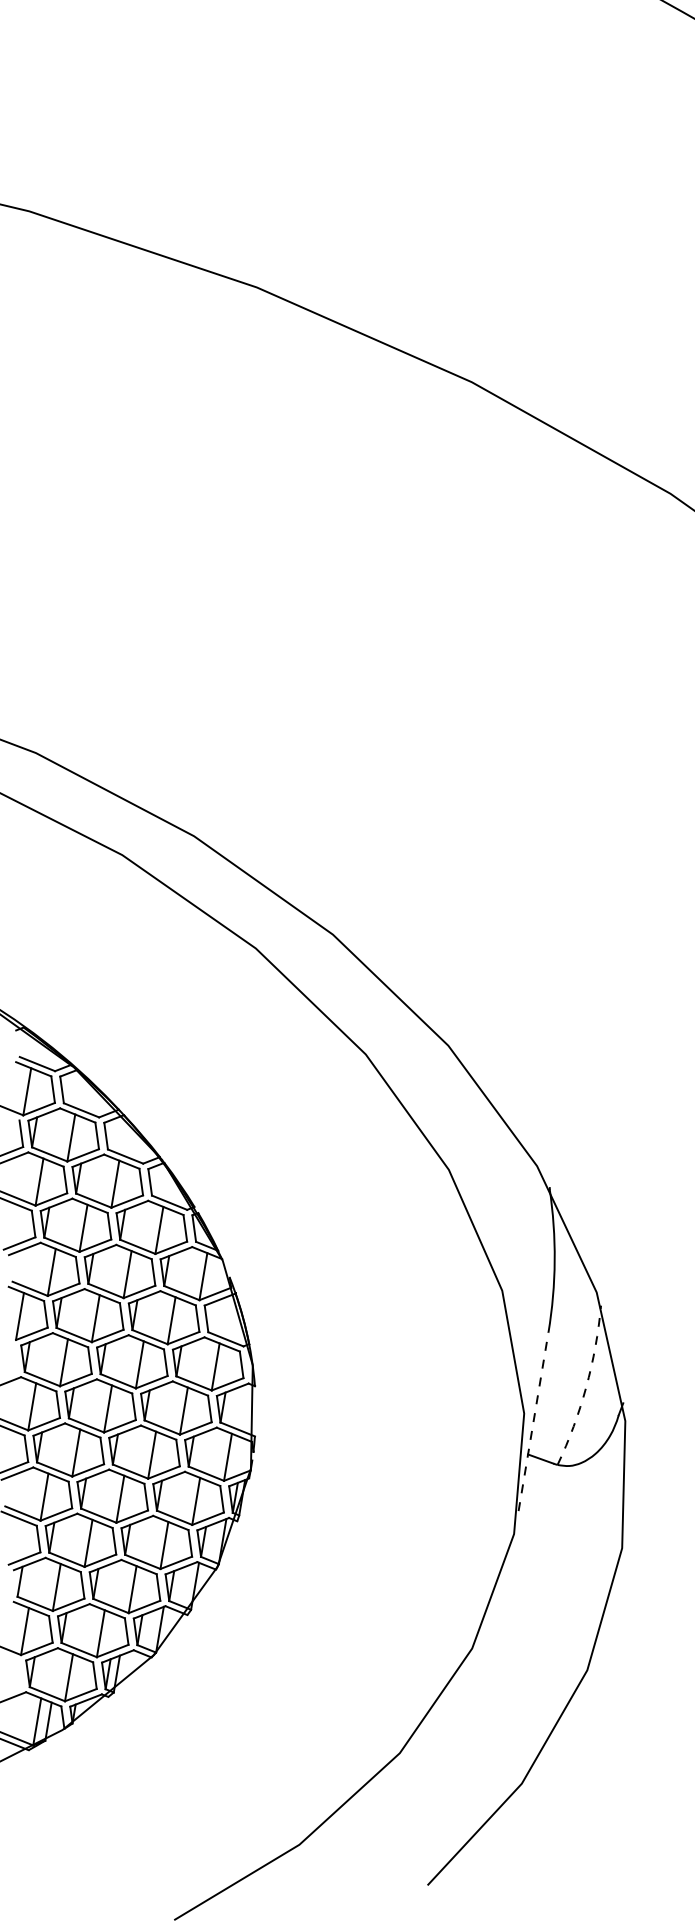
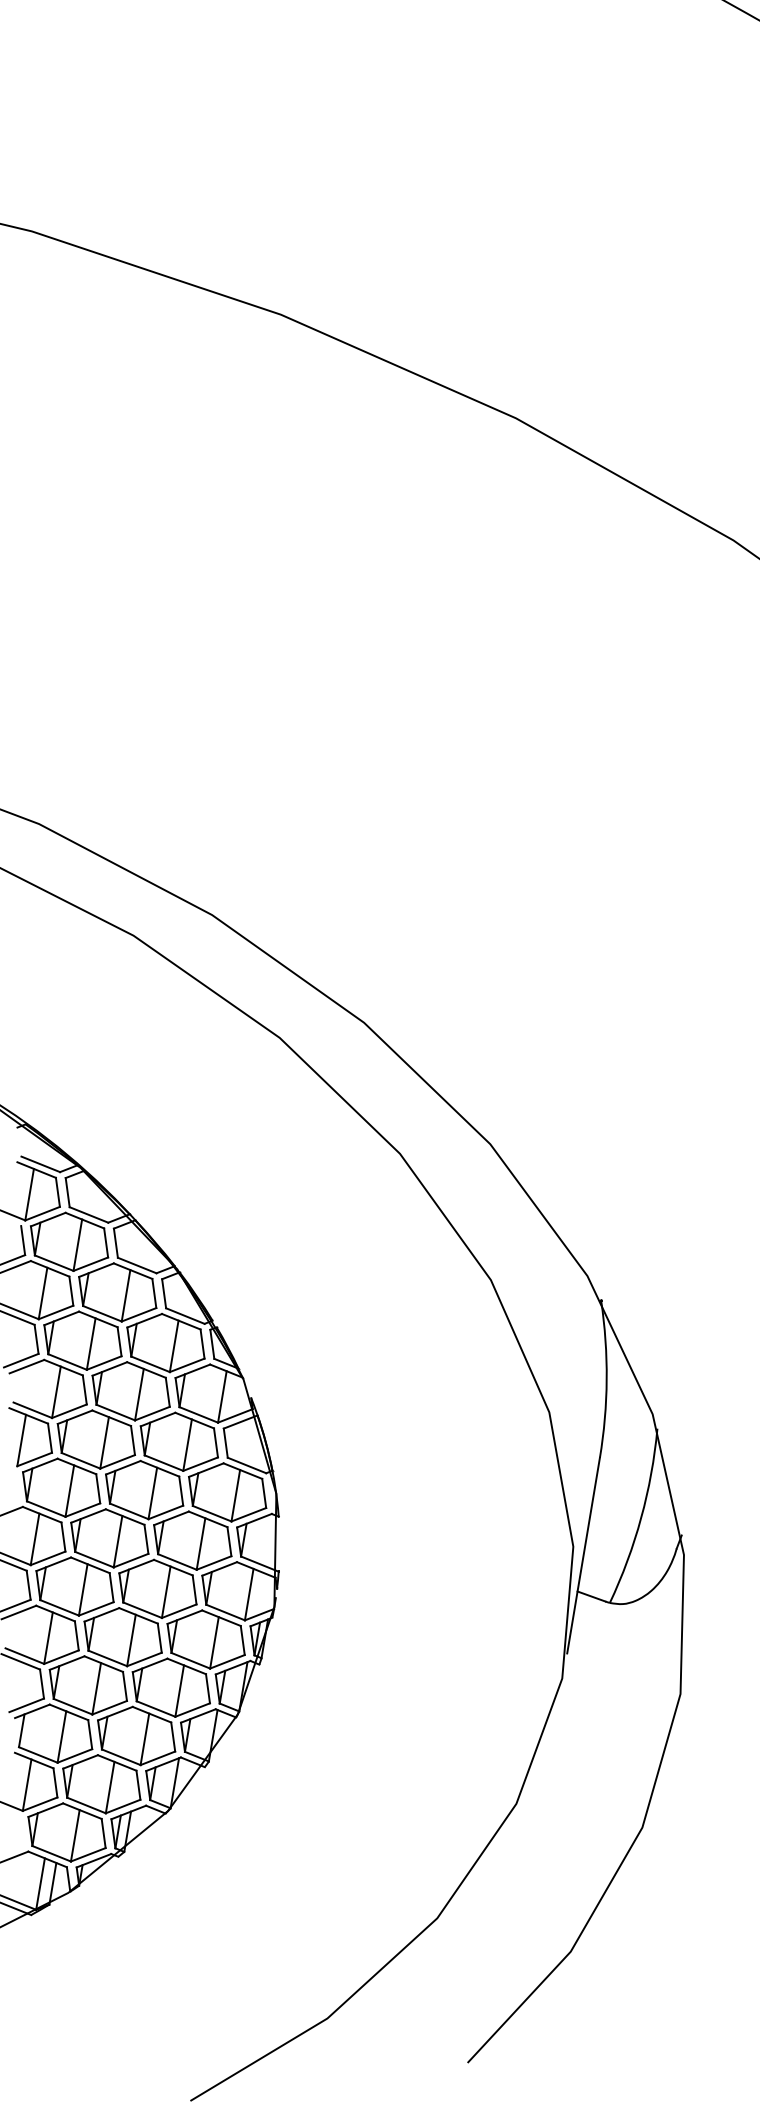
arc: (586, 1387) -> (641, 1518), dashed -> solid
line: (533, 1421) -> (583, 1555), dashed -> solid

